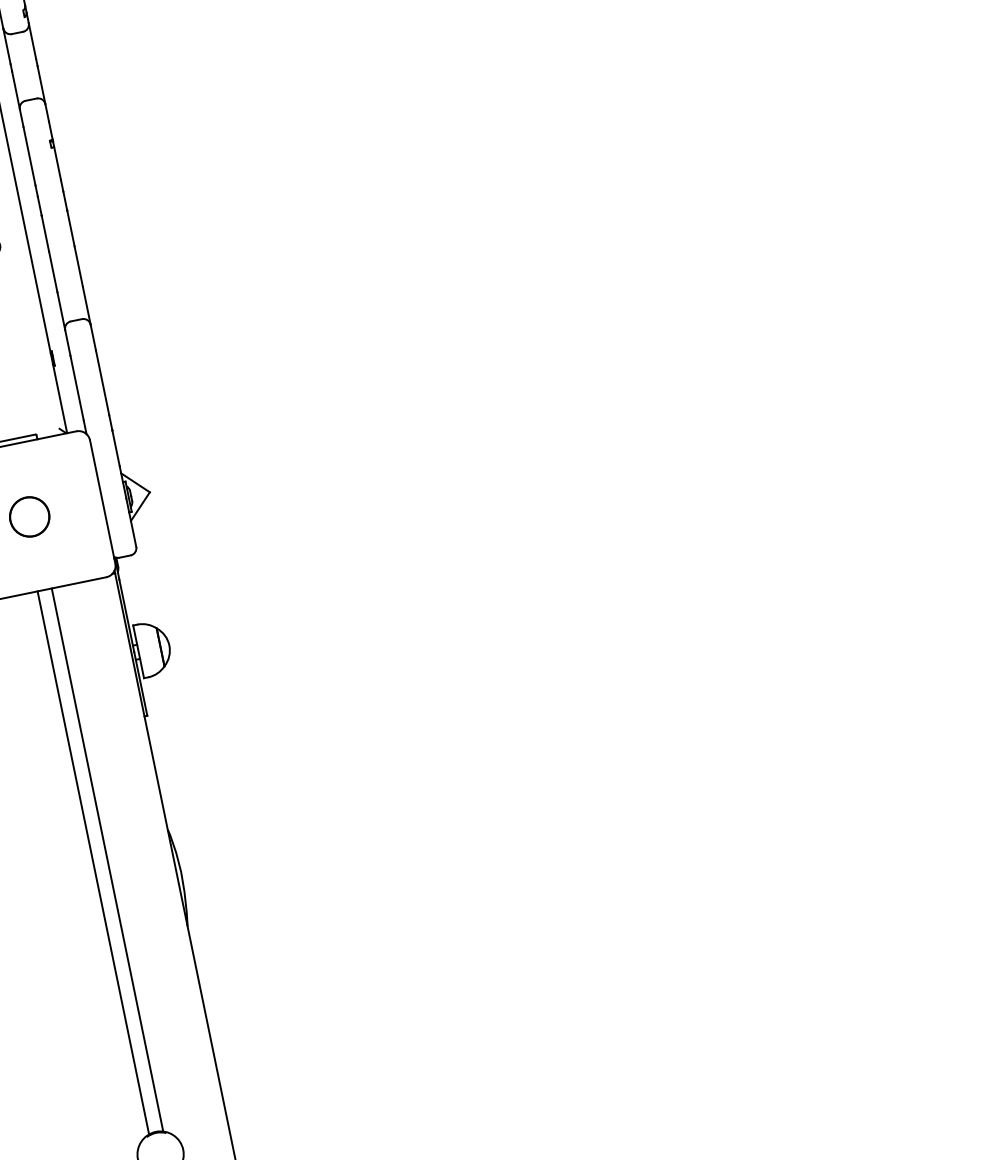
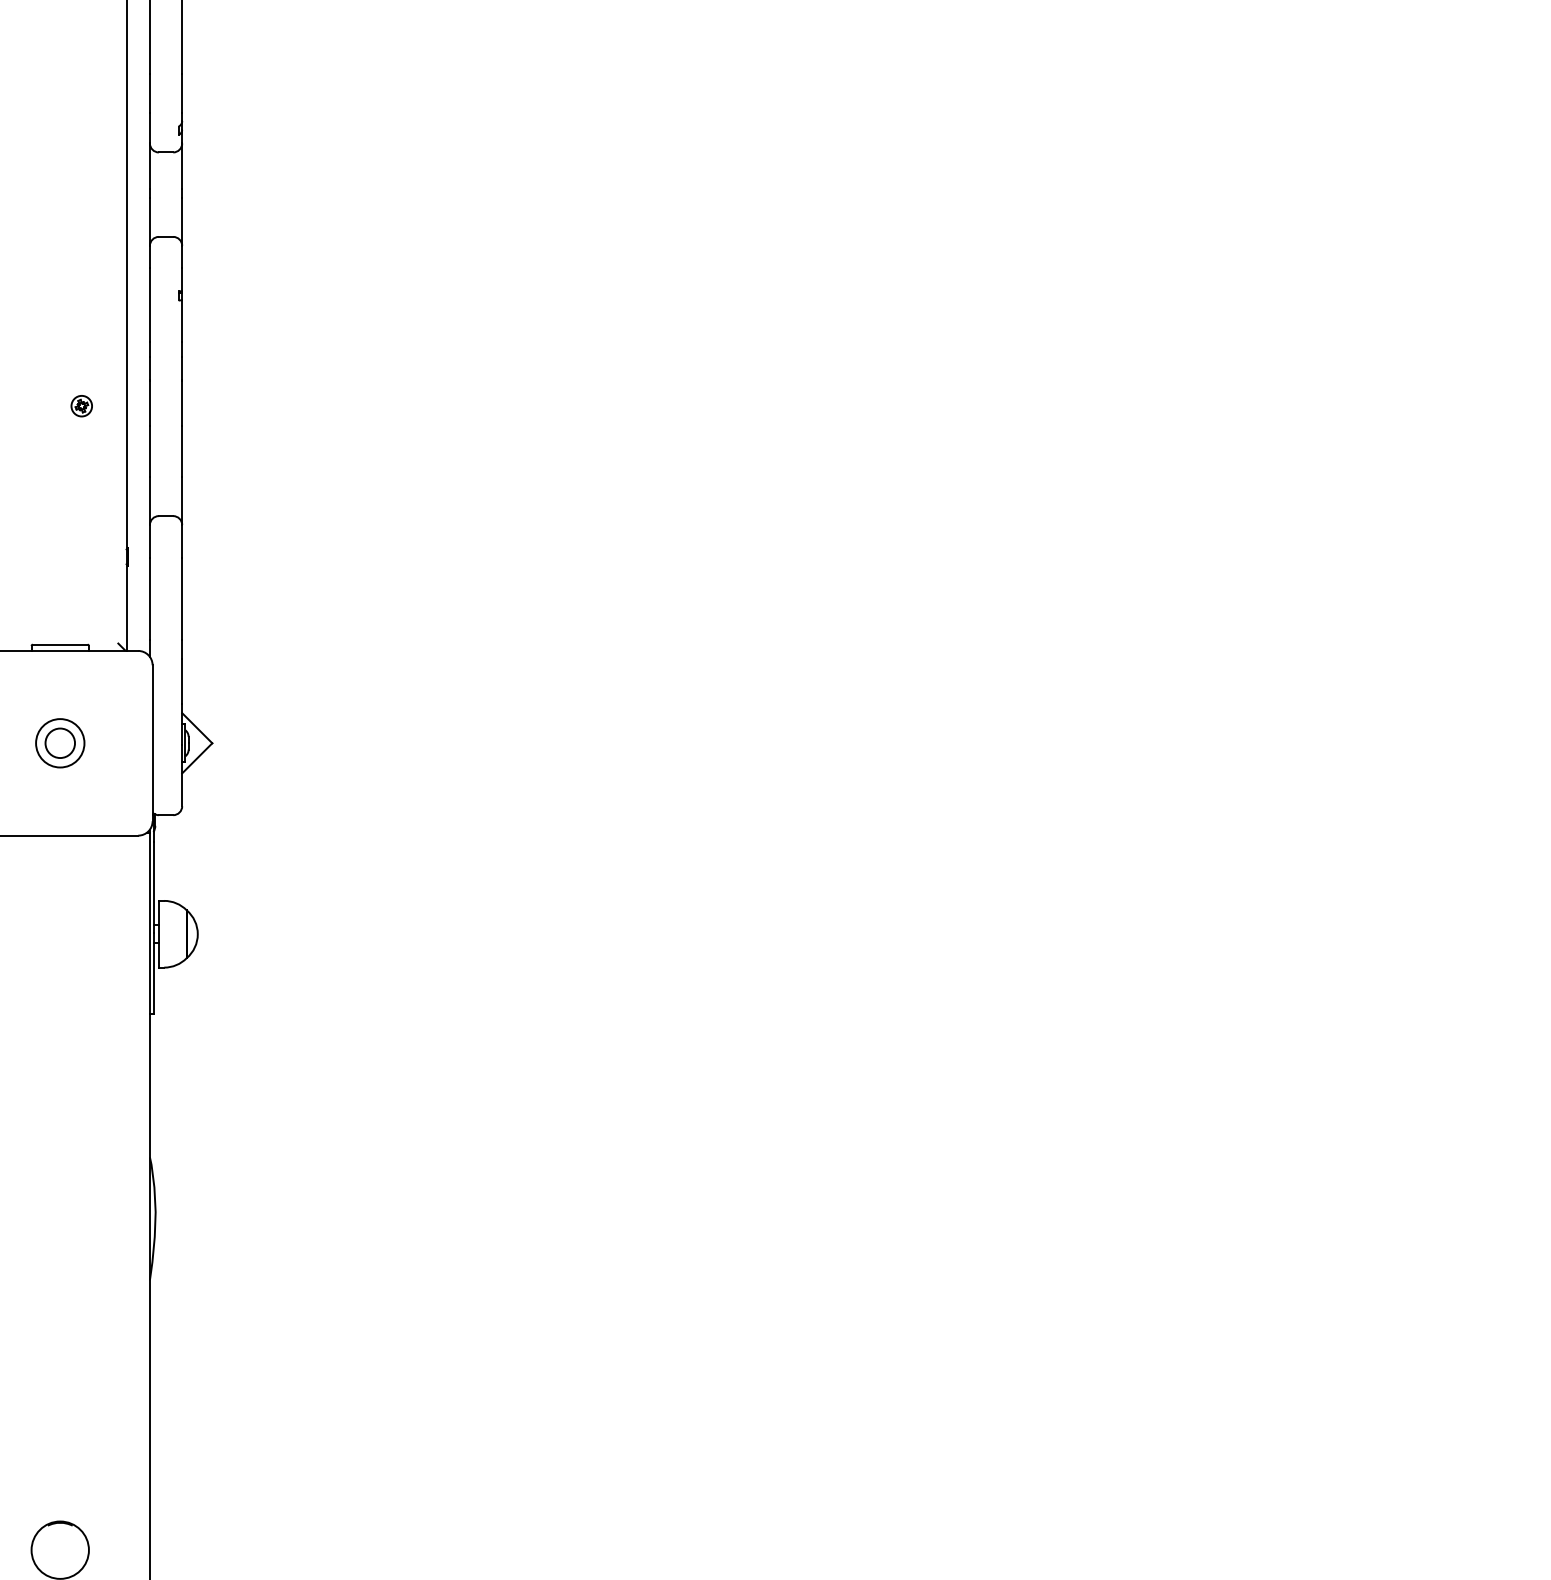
circle: (28, 516) -> (59, 742), size x0.6
line: (107, 859) -> (69, 1178), removed
line: (93, 862) -> (51, 1178), removed

